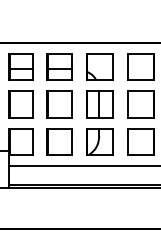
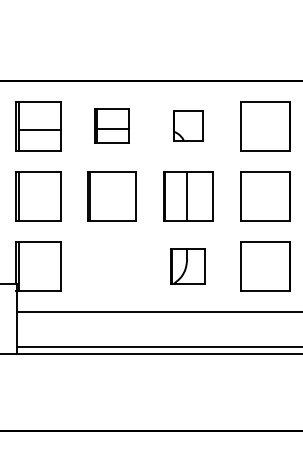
part: (59, 66) -> (112, 124), size x0.7
part: (99, 66) -> (187, 124), size x0.6
part: (59, 141) -> (112, 265), removed
part: (99, 141) -> (187, 265), size x0.7

